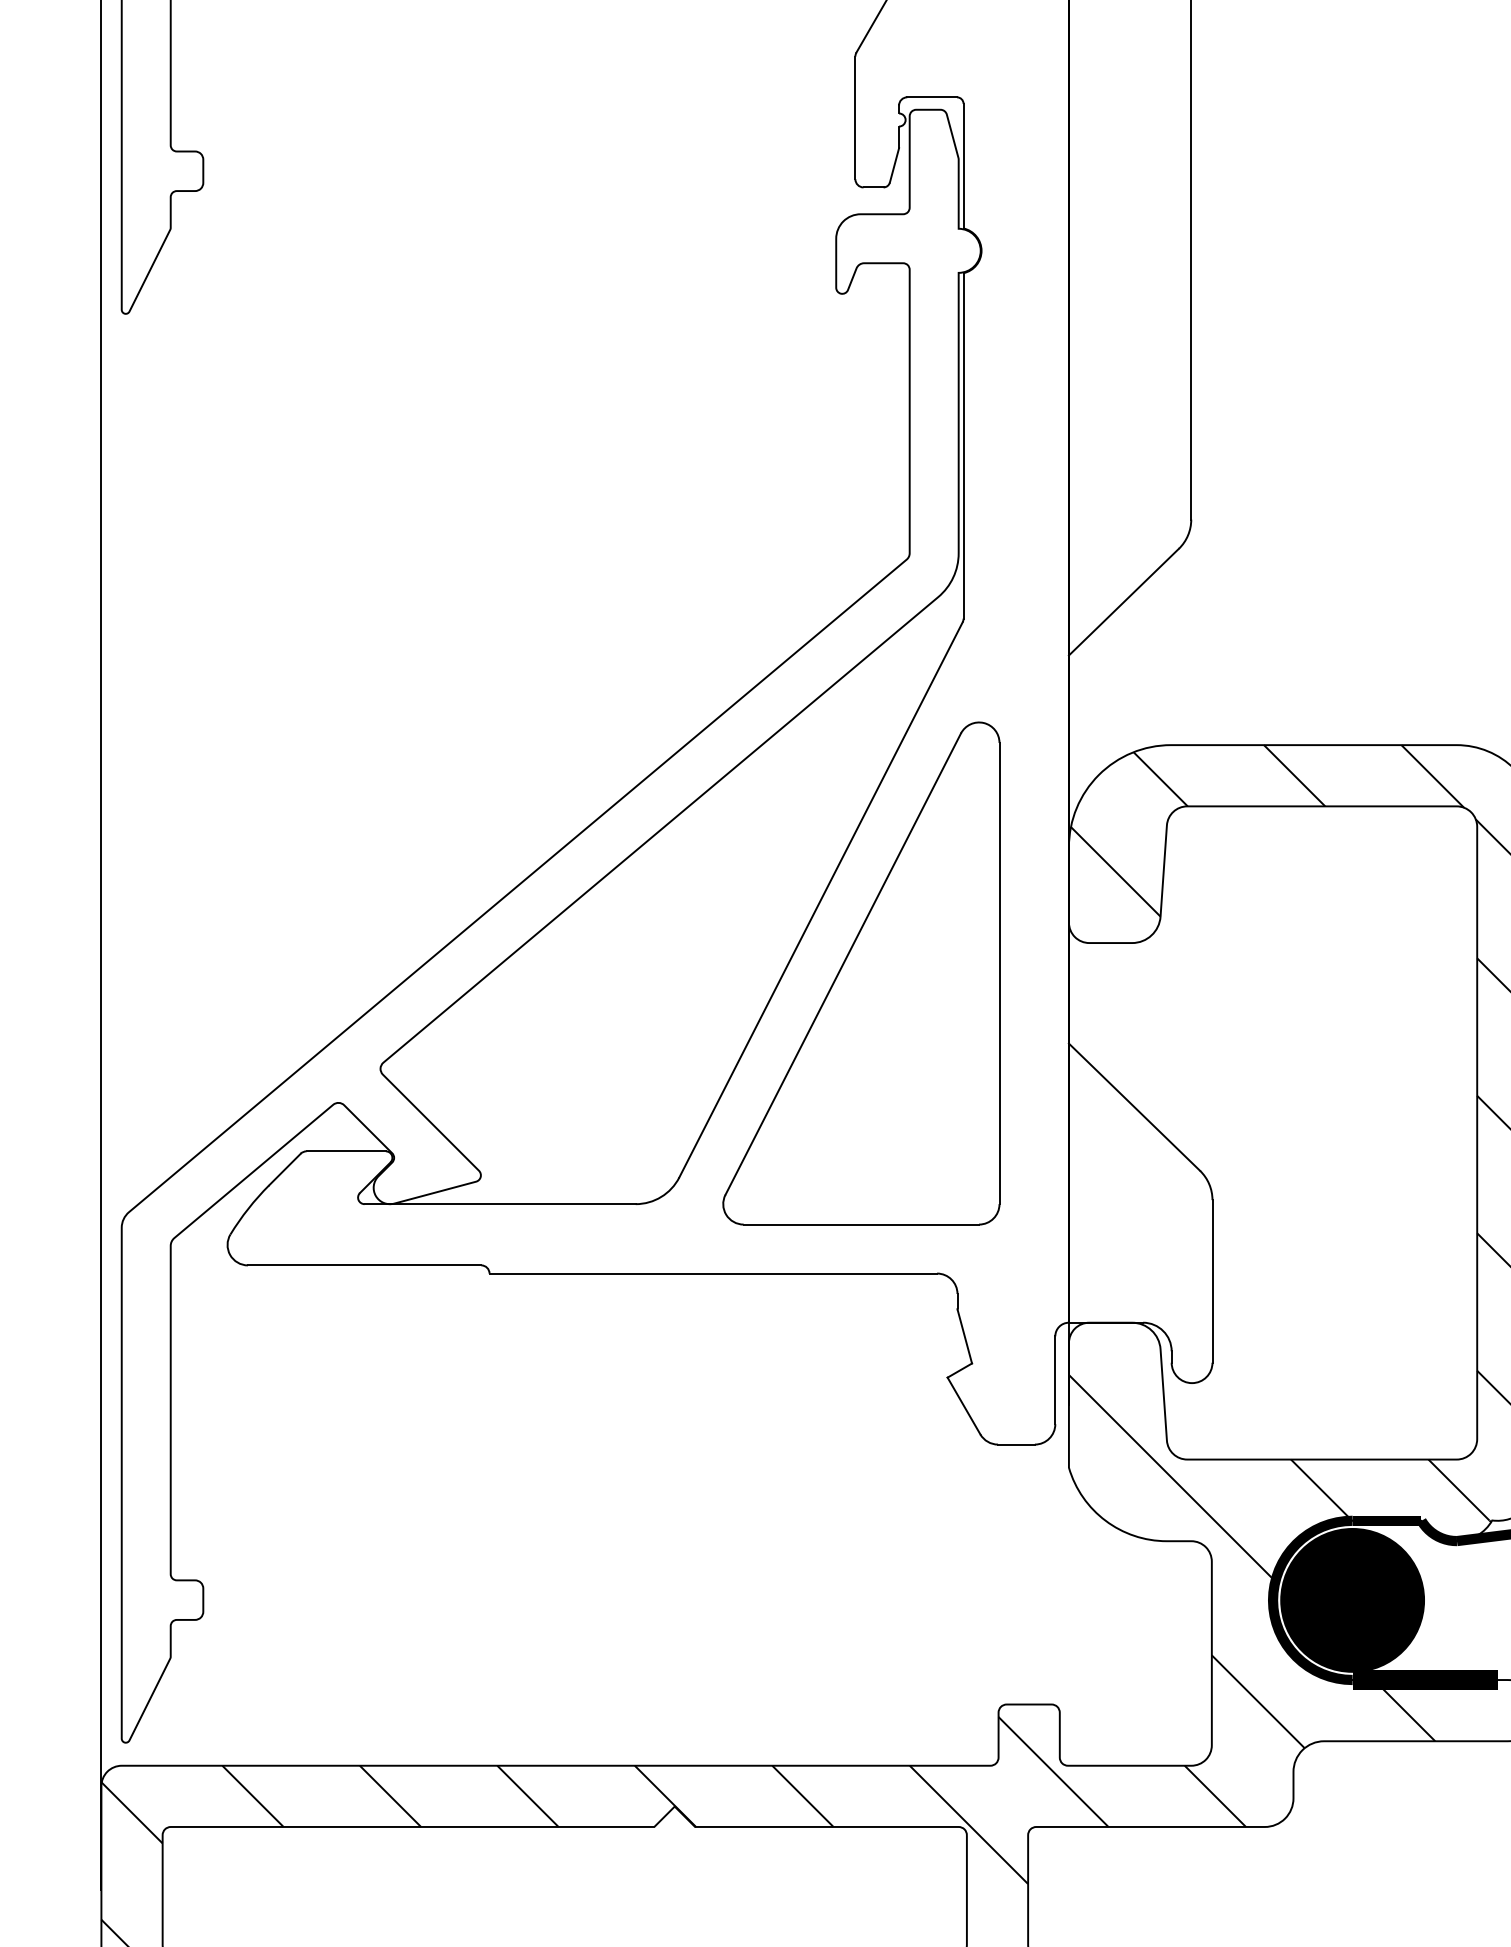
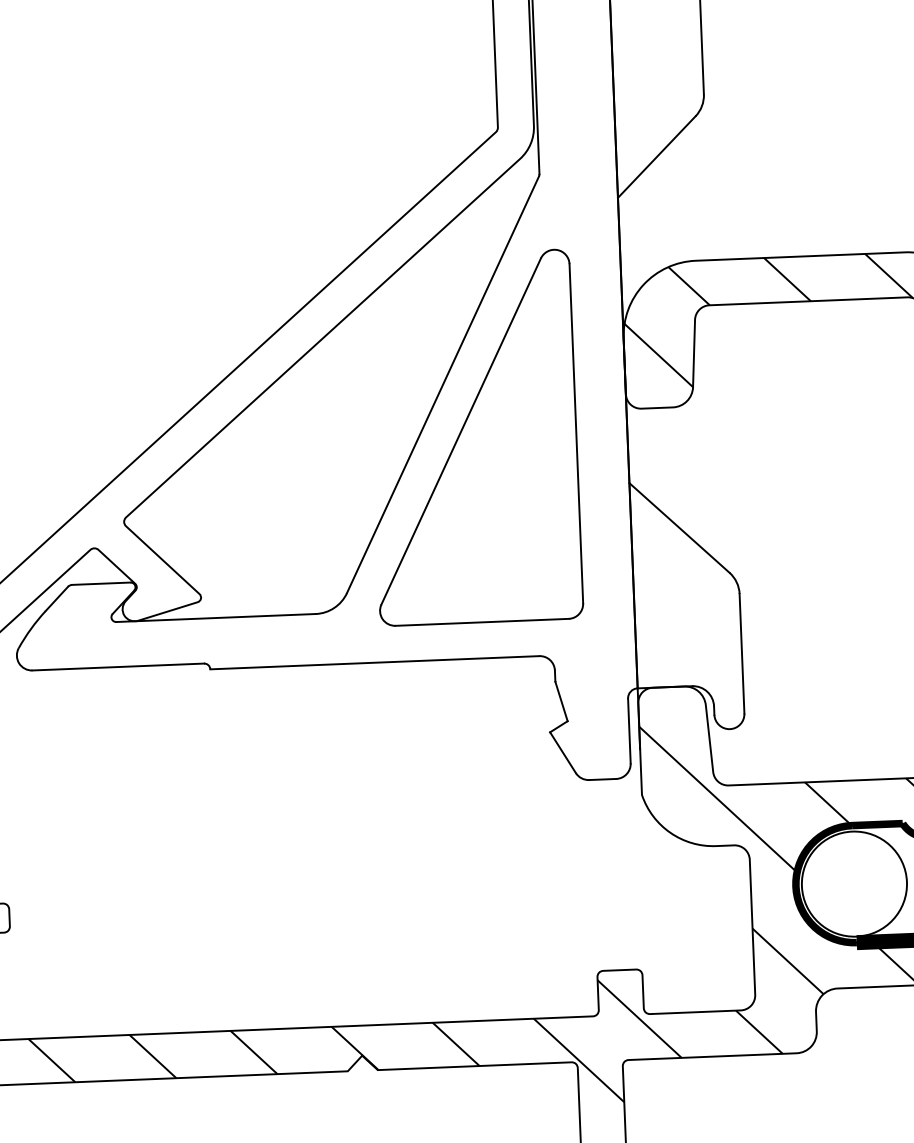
fill: (1352, 1599) -> (854, 883), removed

